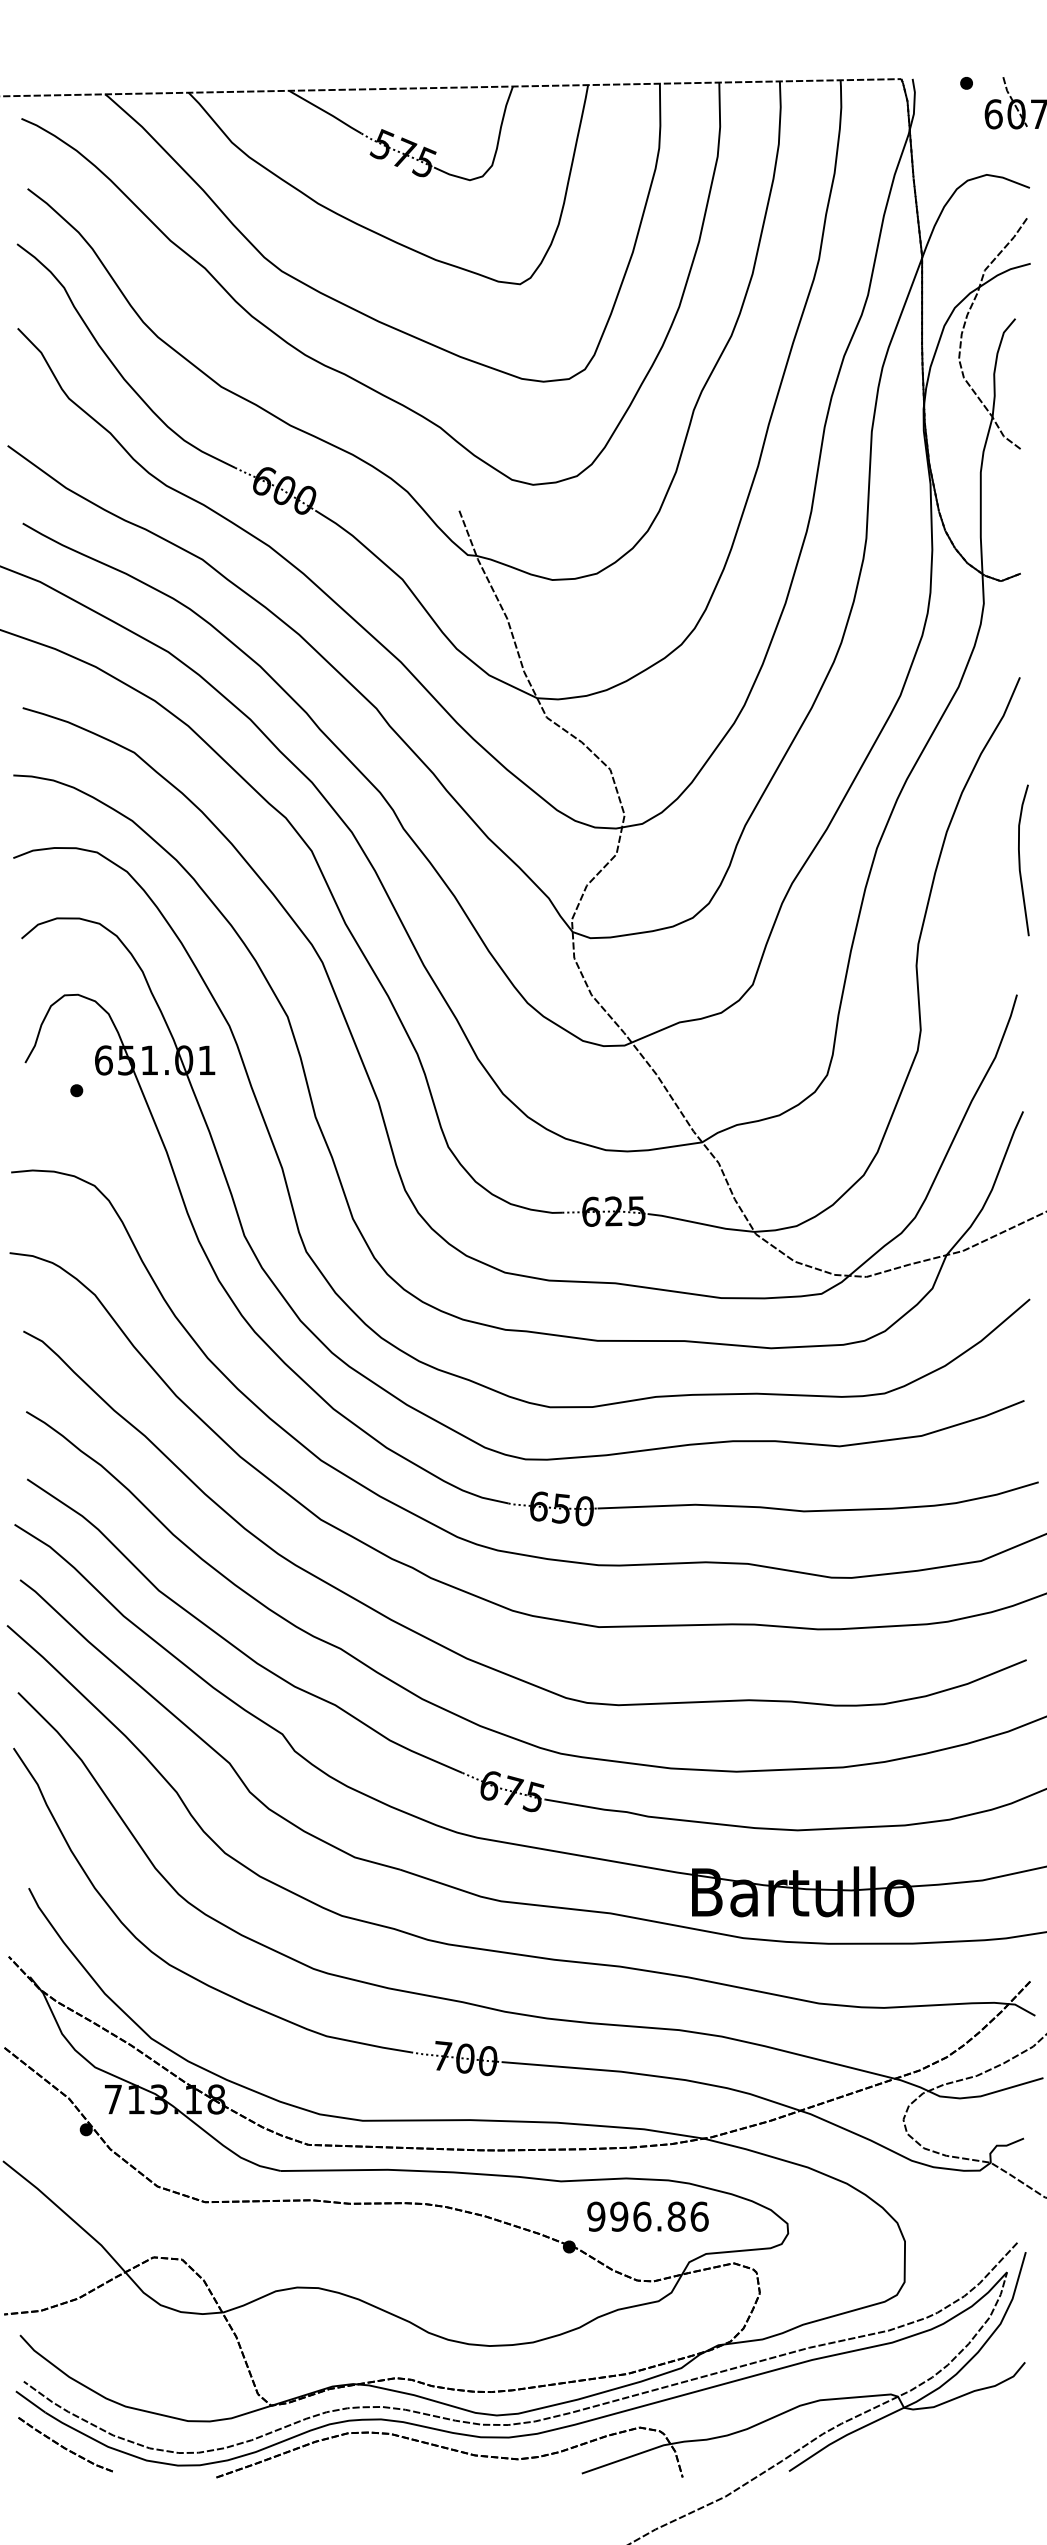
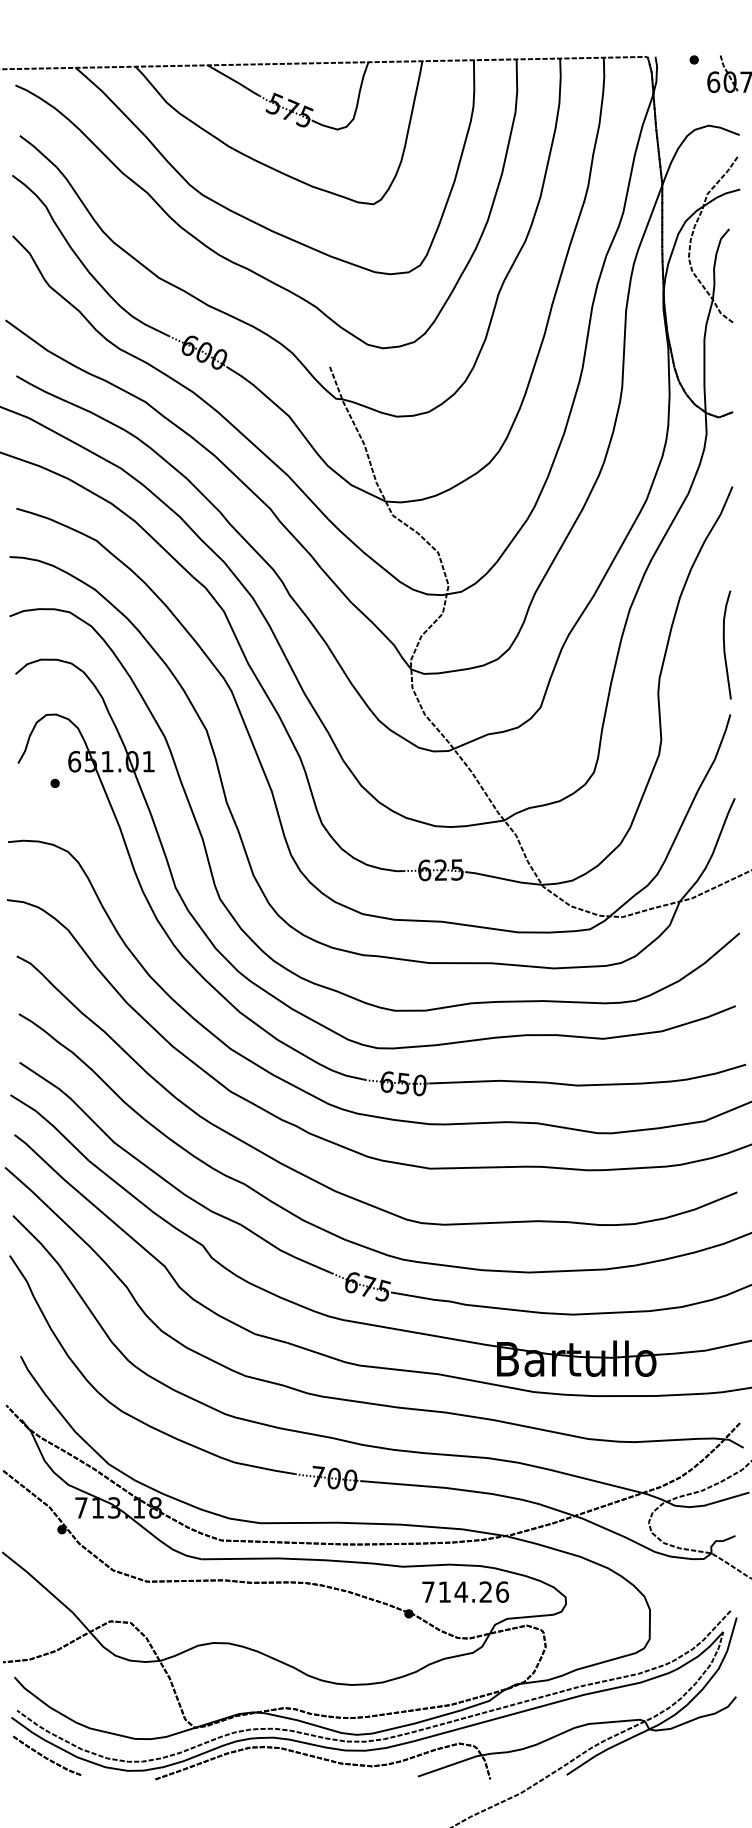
curve: (1019, 859) -> (724, 644), moved
text: (635, 2215) -> (456, 1591), 996.86 -> 714.26

